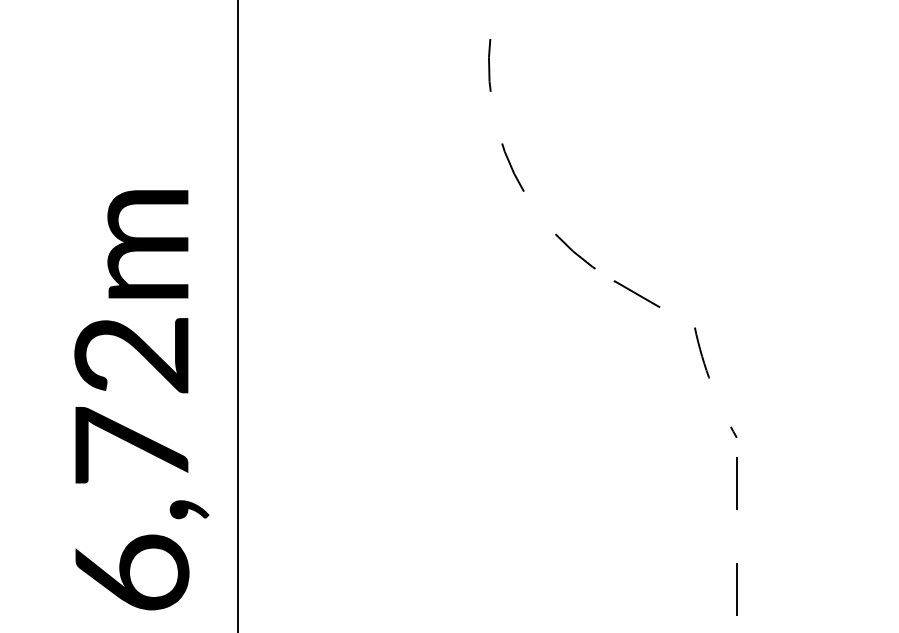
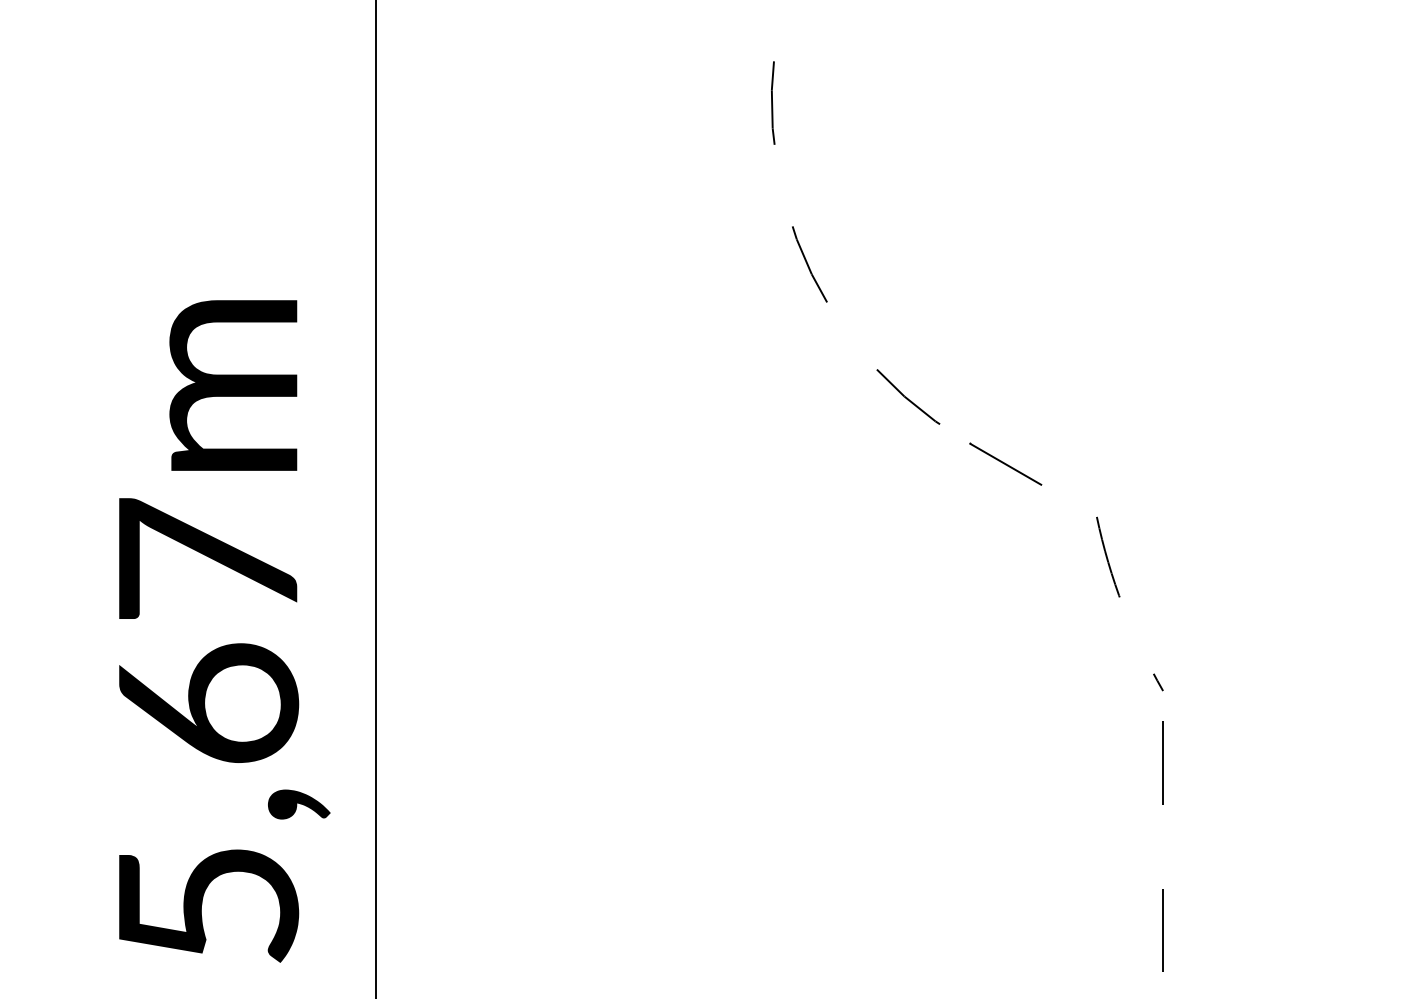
text: (131, 462) -> (207, 729), 6,72m -> 5,67m

